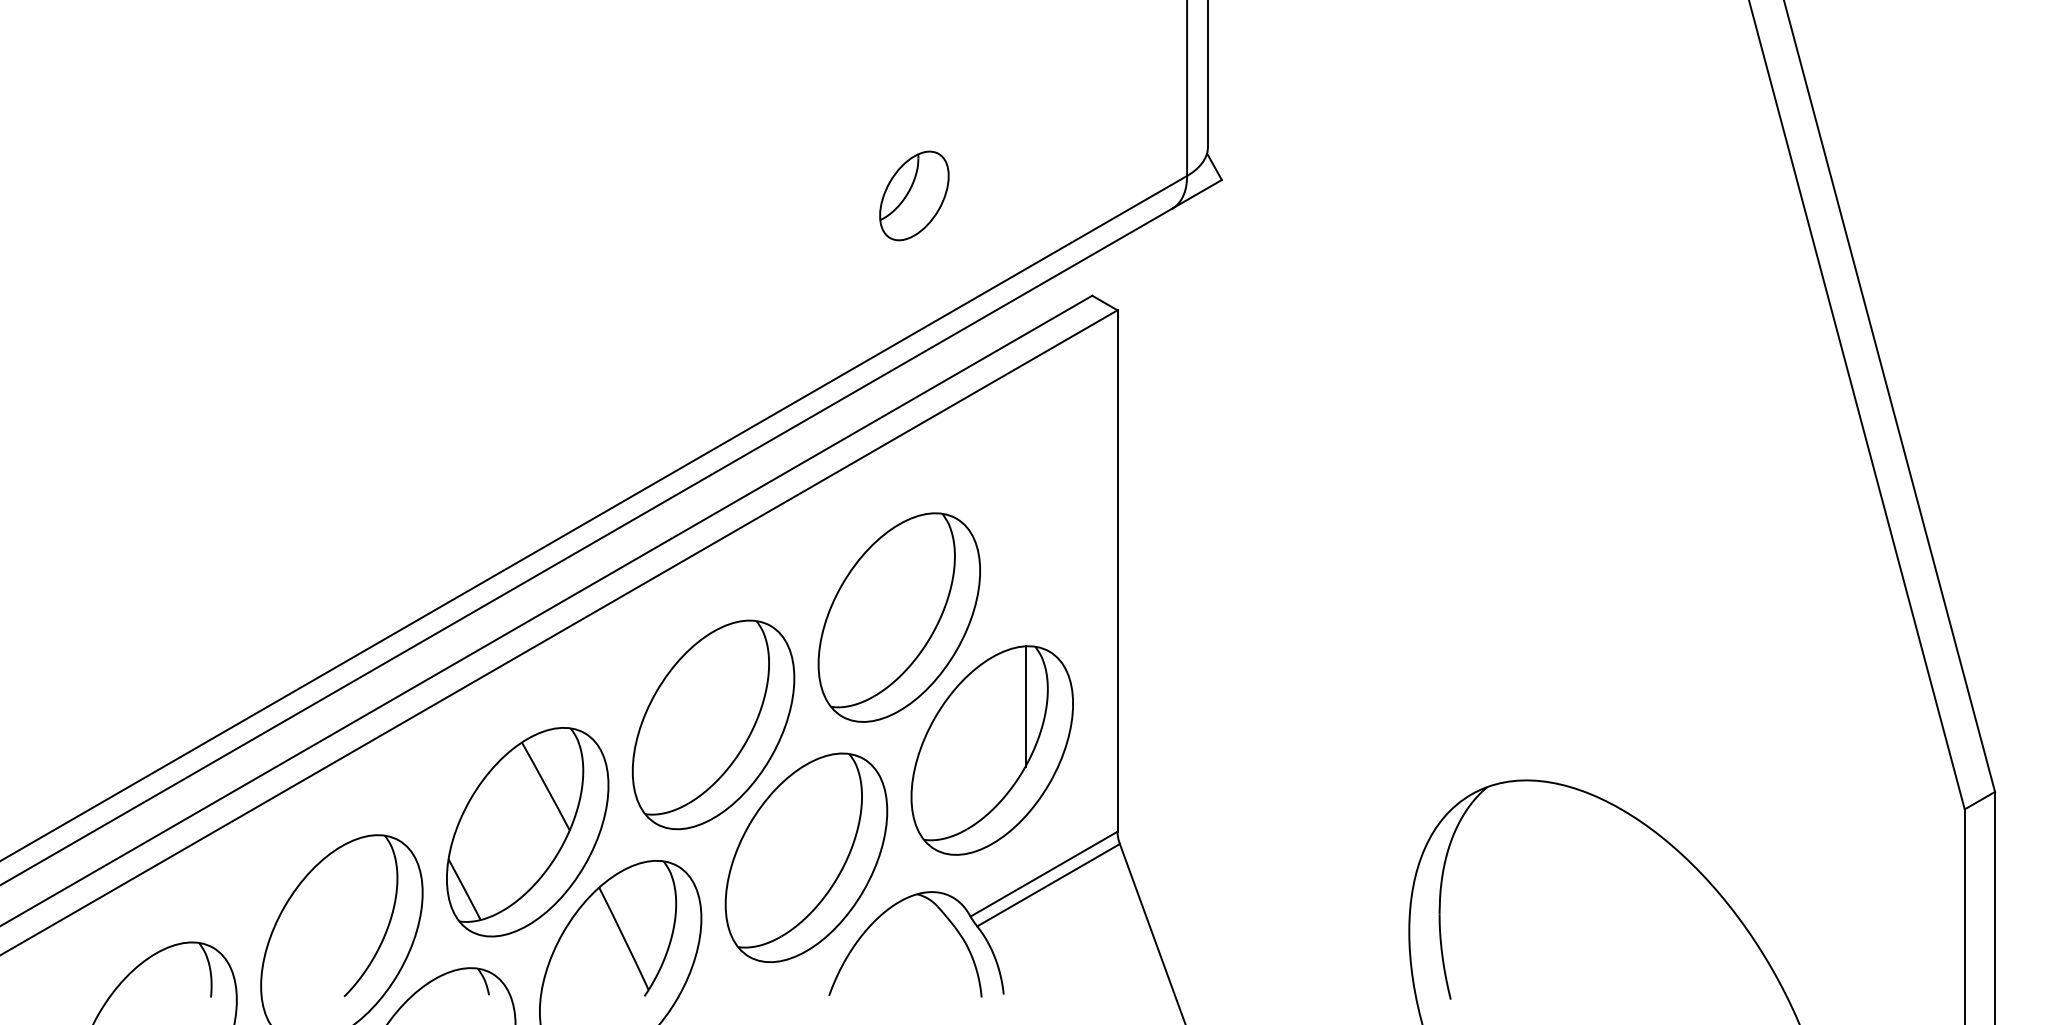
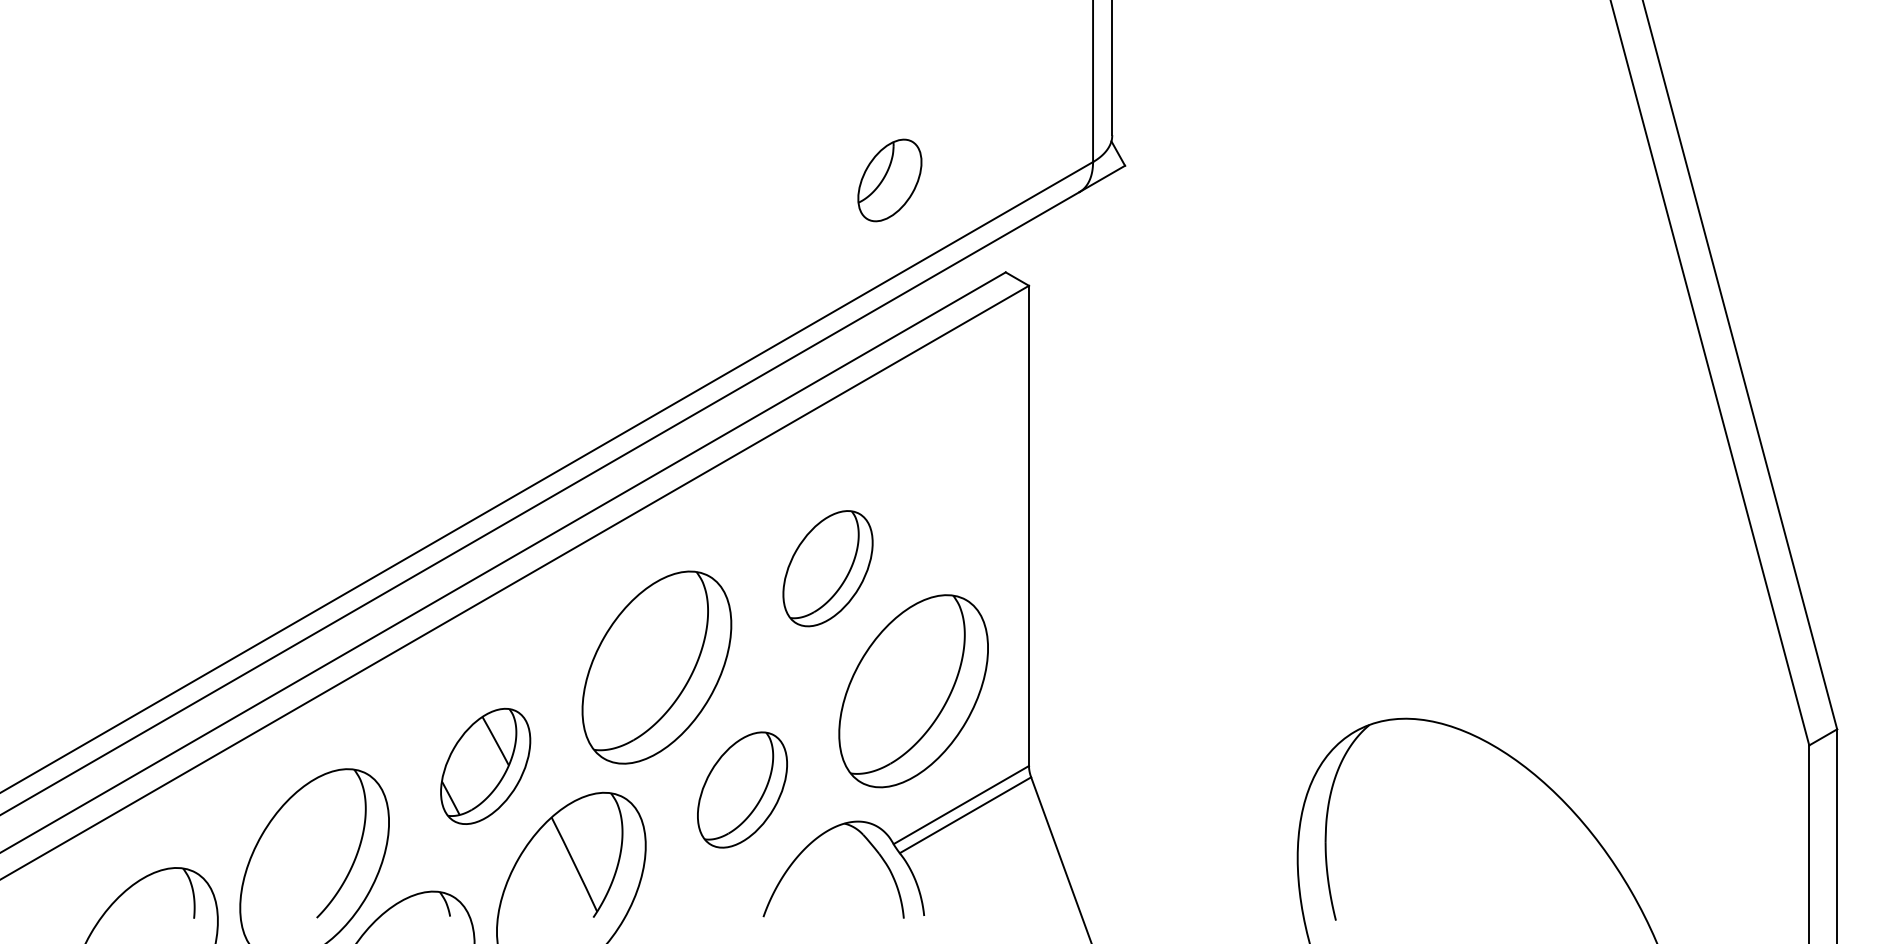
part: (913, 195) -> (889, 180), moved
part: (898, 617) -> (827, 568), size x0.6
line: (1025, 706) -> (944, 650), removed
part: (527, 832) -> (485, 766), size x0.6
part: (806, 857) -> (742, 789), size x0.6

